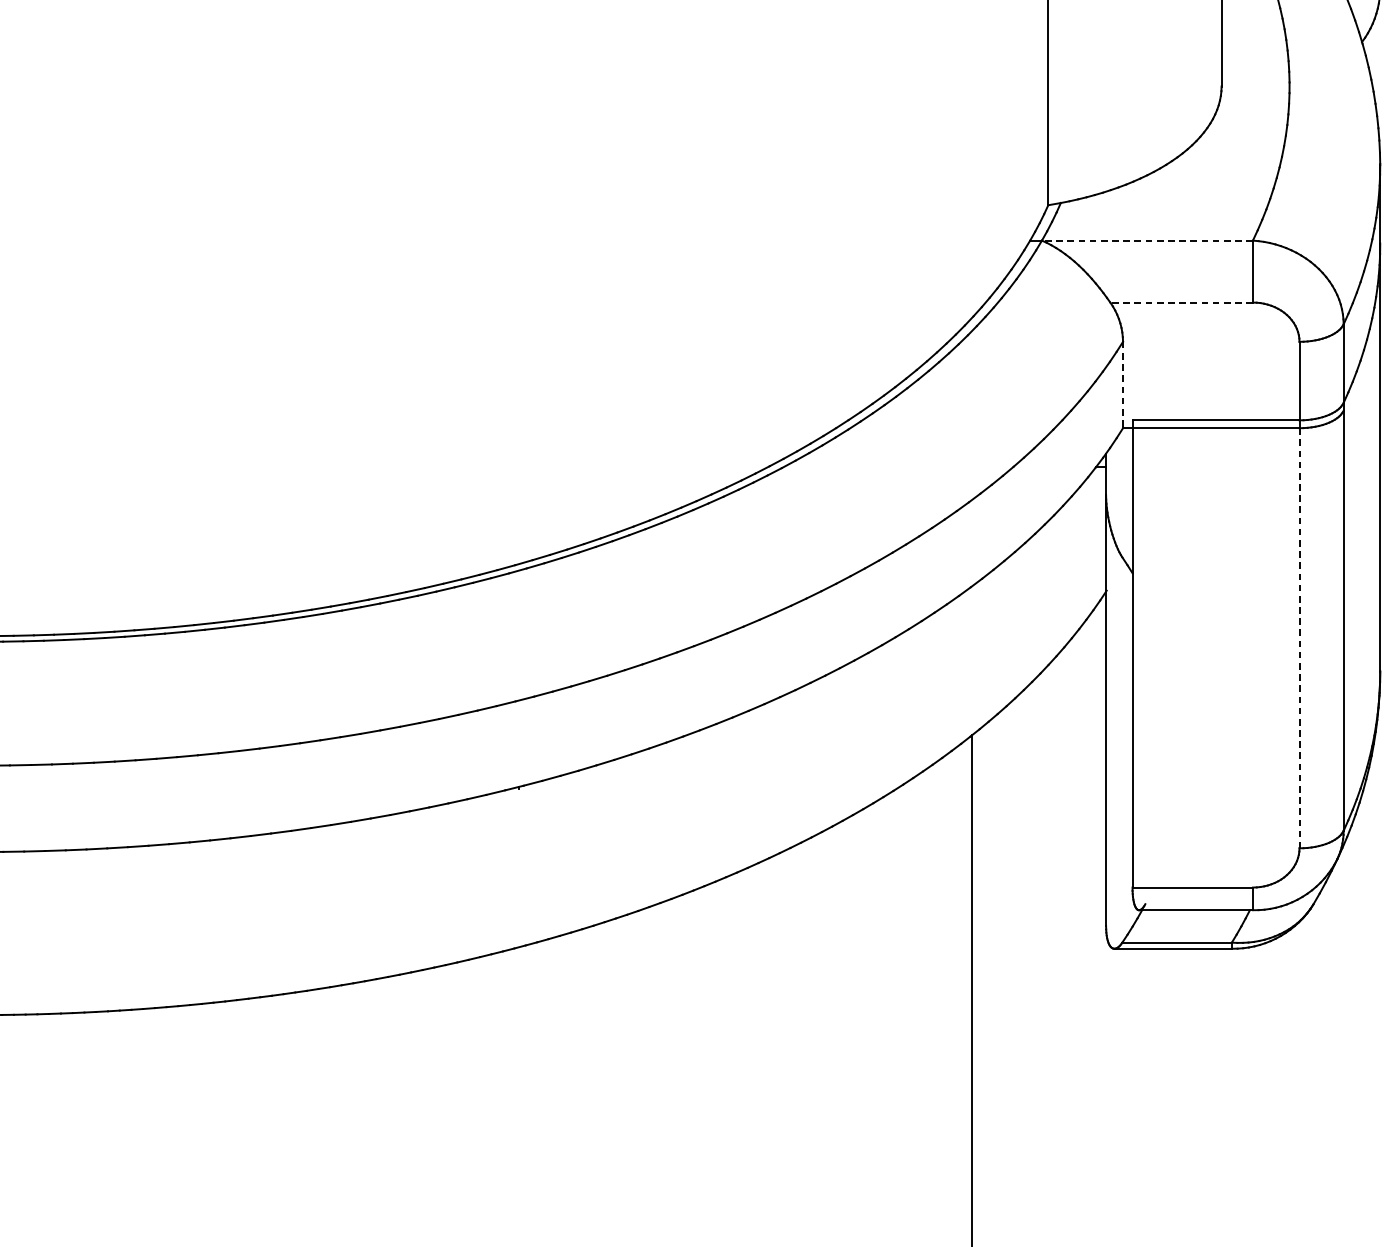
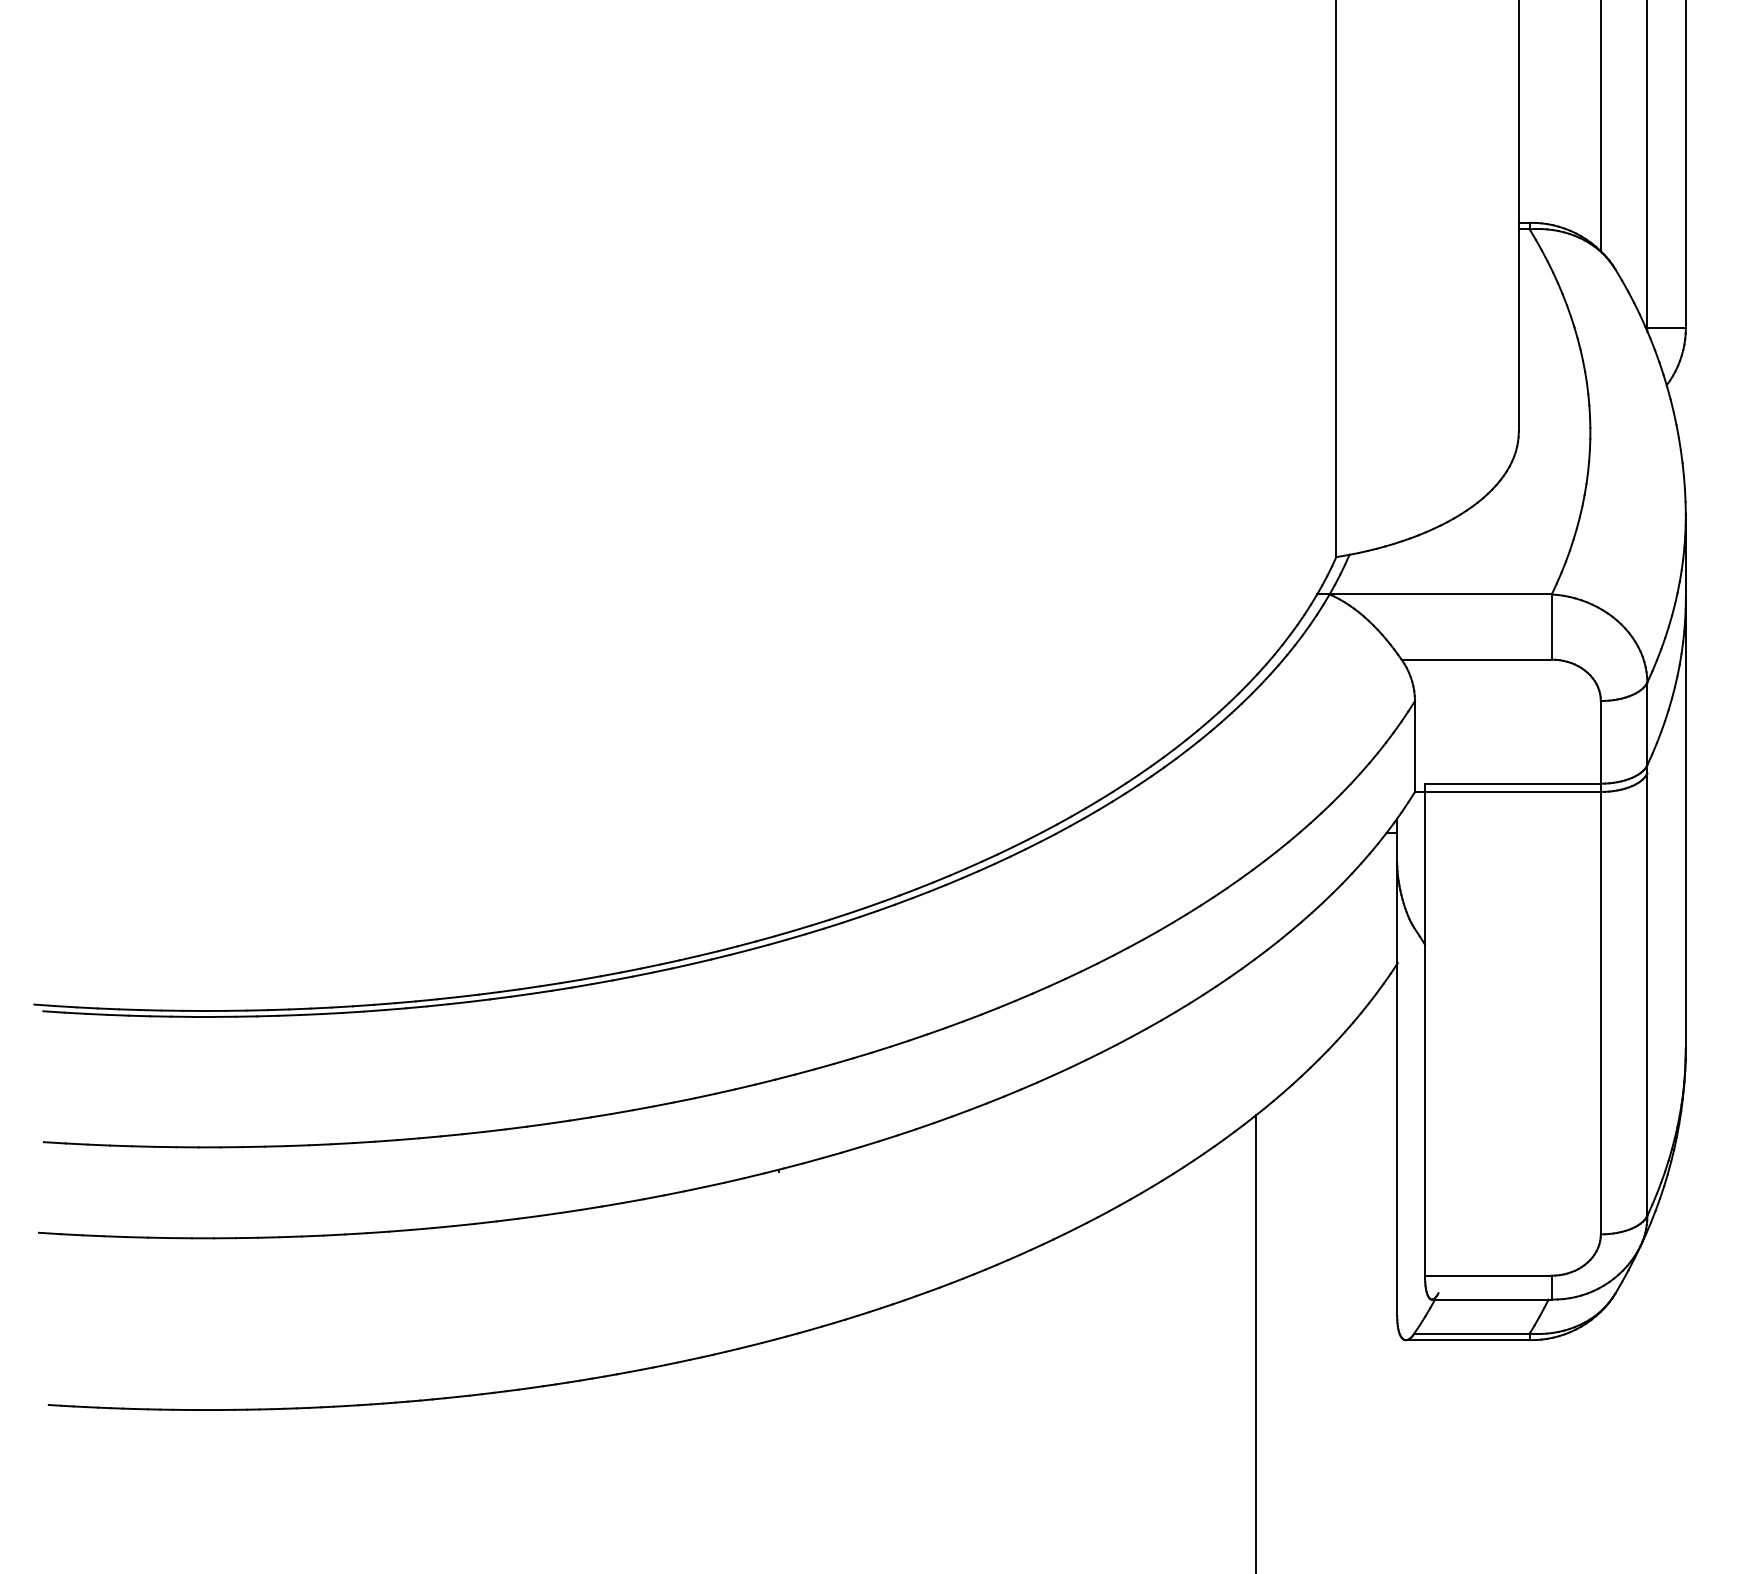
line: (1147, 240) -> (1440, 594), dashed -> solid
line: (1181, 302) -> (1476, 659), dashed -> solid
line: (1123, 385) -> (1415, 746), dashed -> solid
line: (1299, 638) -> (1600, 1013), dashed -> solid

